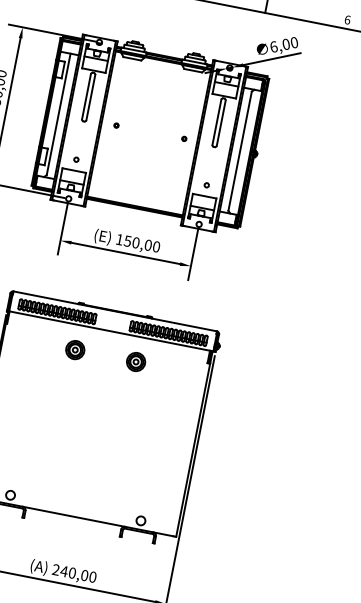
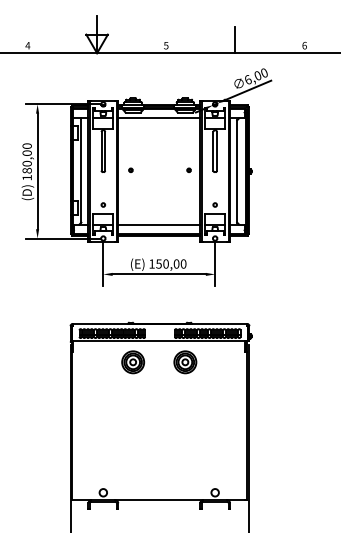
line: (161, 71) -> (159, 118), added
line: (137, 195) -> (159, 224), added
part: (75, 350) -> (133, 362), size x1.43
part: (136, 362) -> (185, 362), size x1.43

